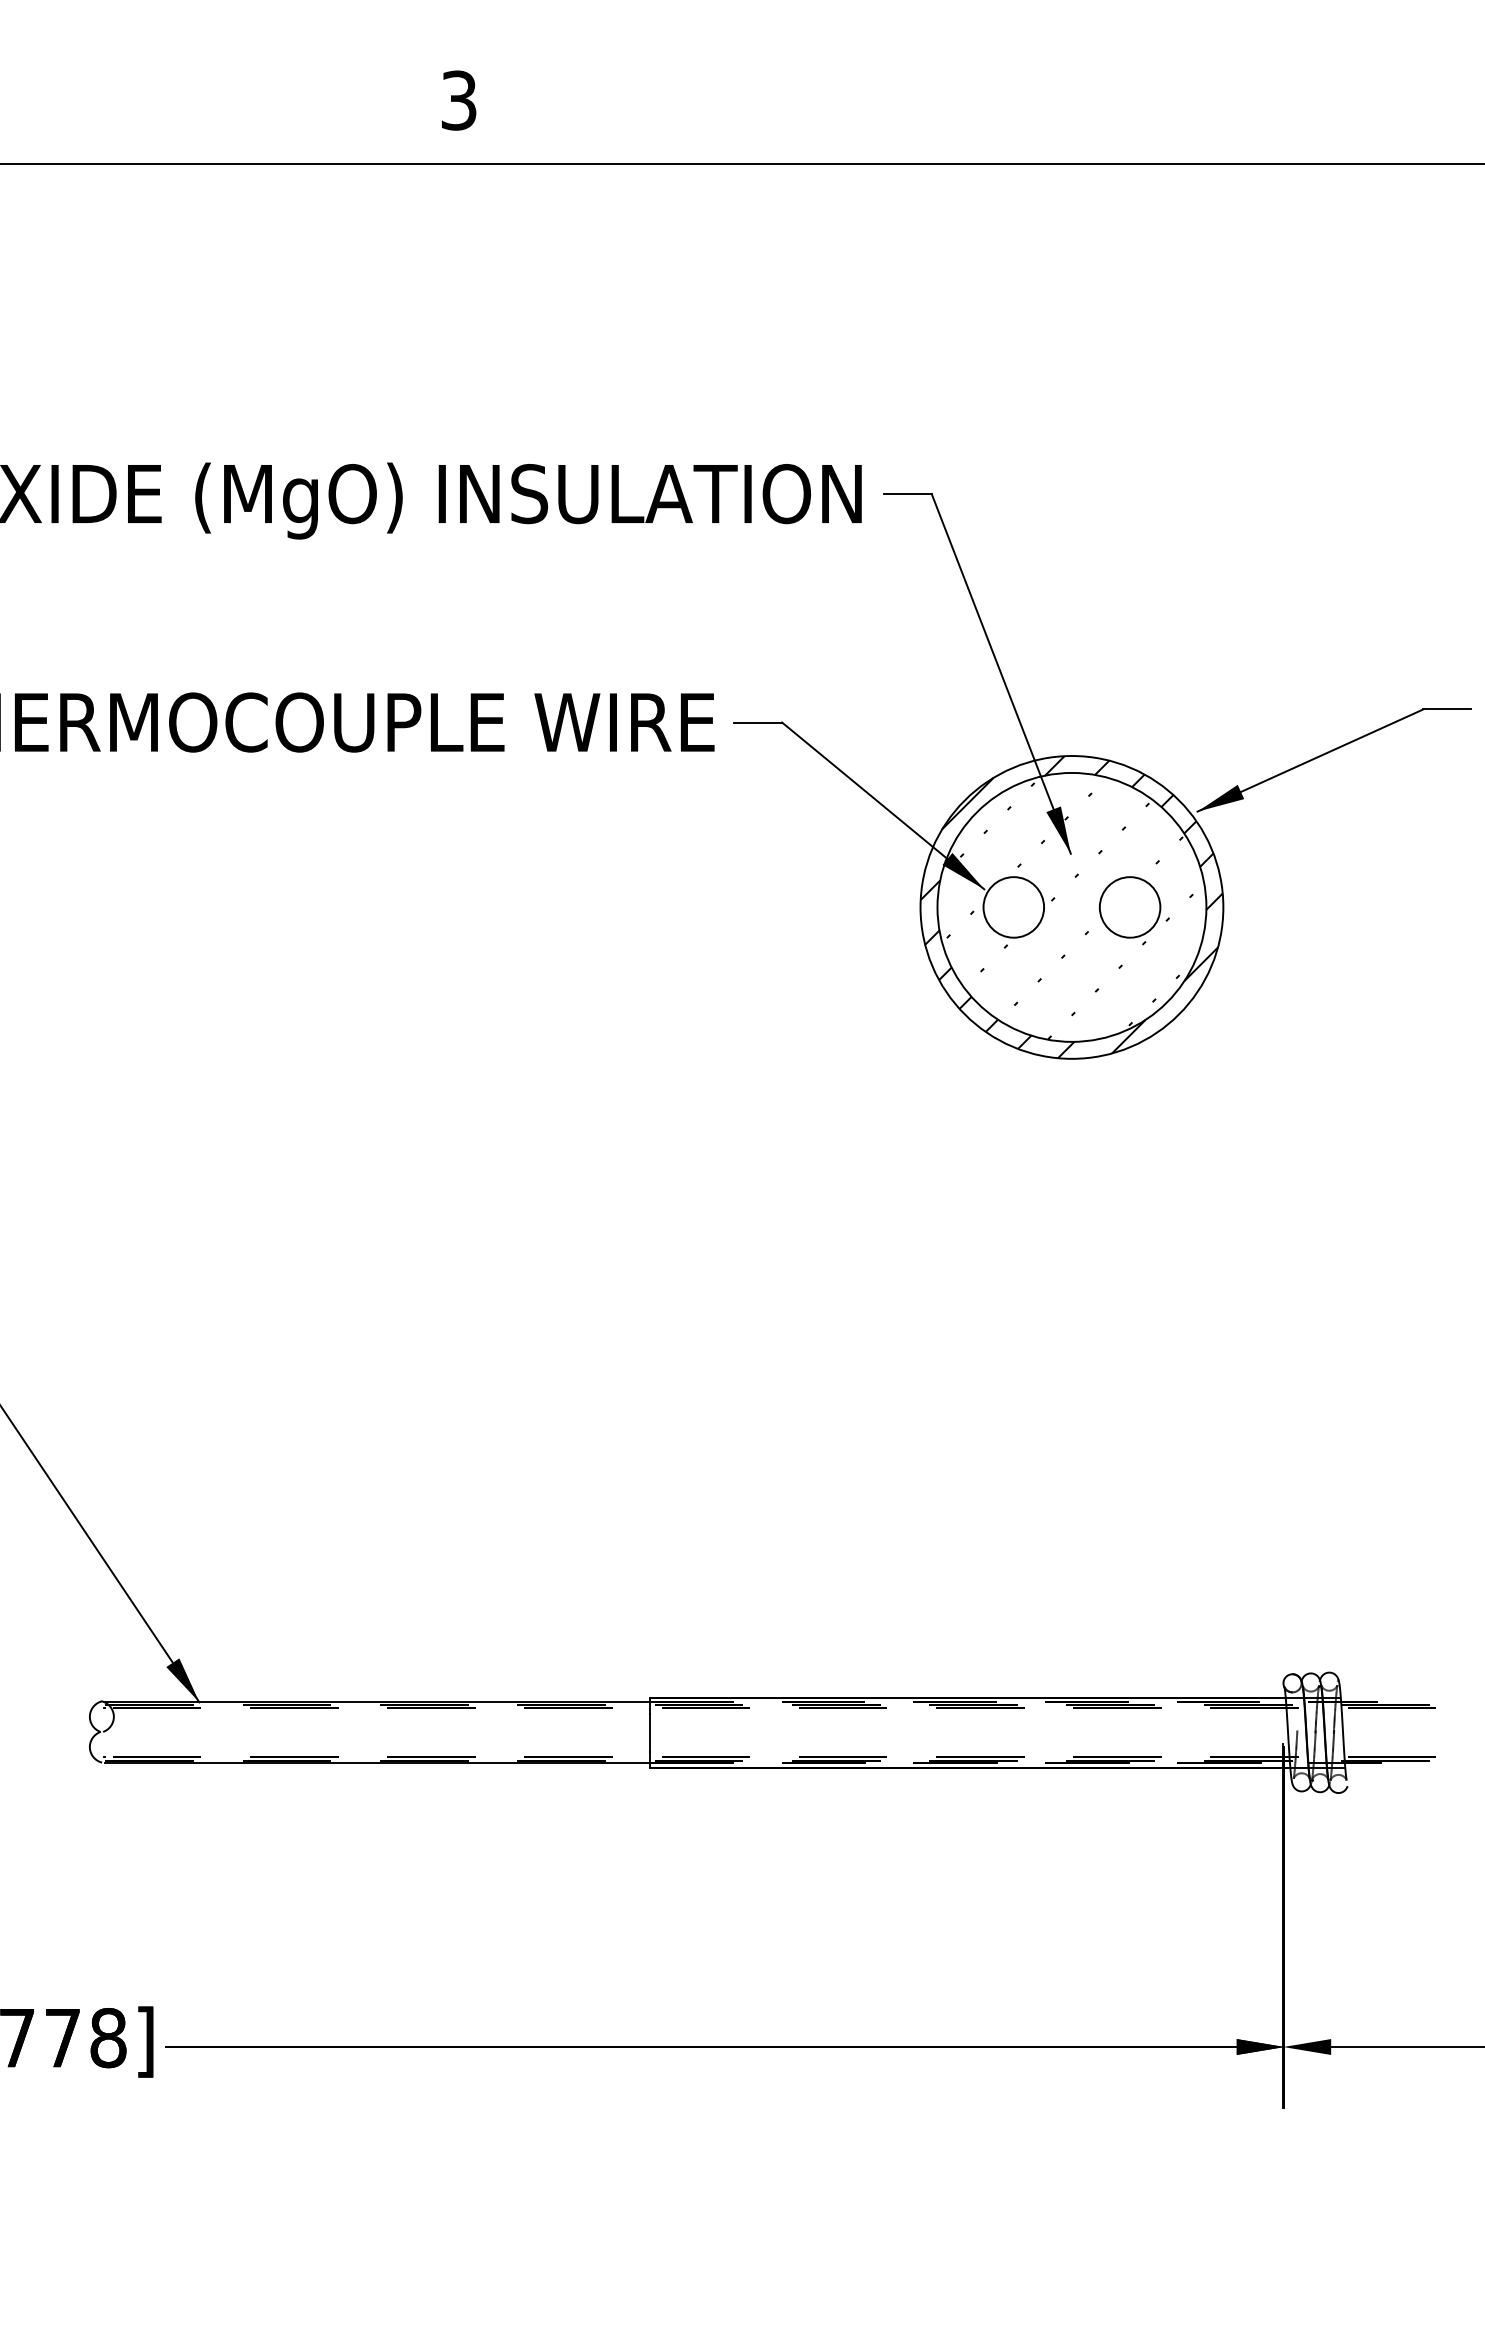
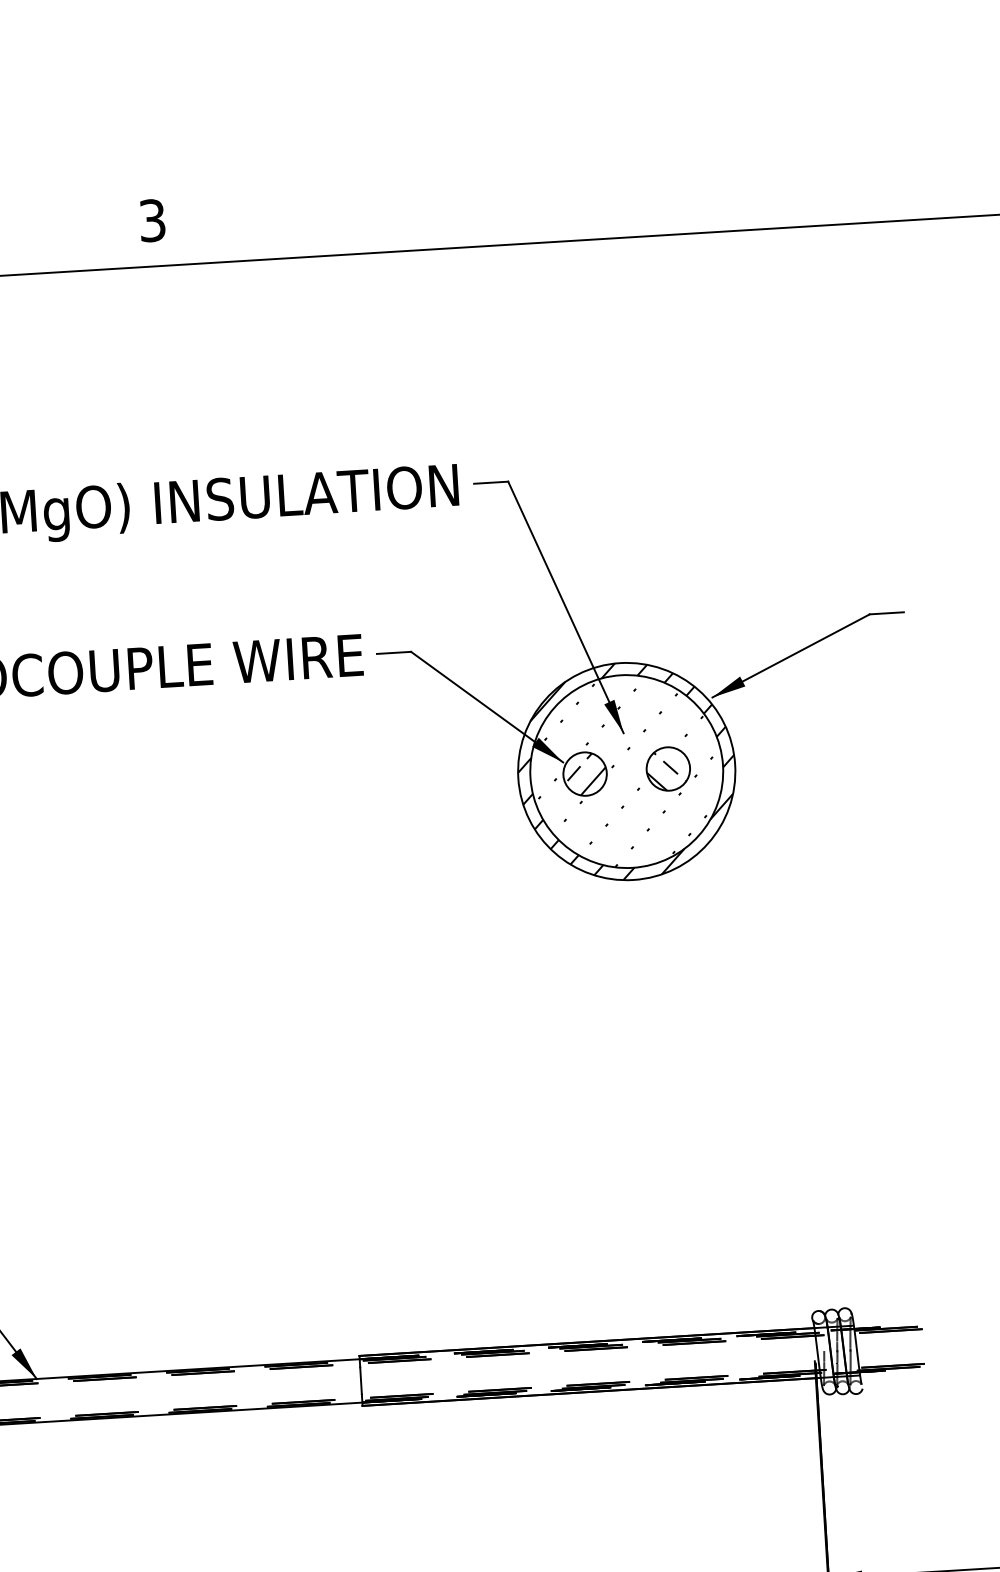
hatch: (1015, 907) -> (586, 774), added
hatch: (1126, 910) -> (665, 771), added

